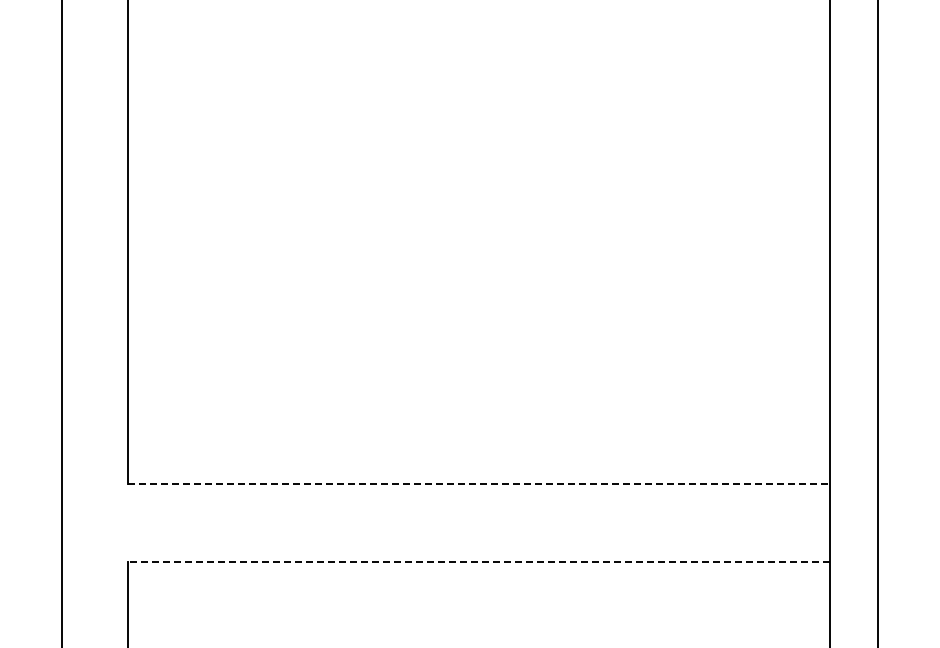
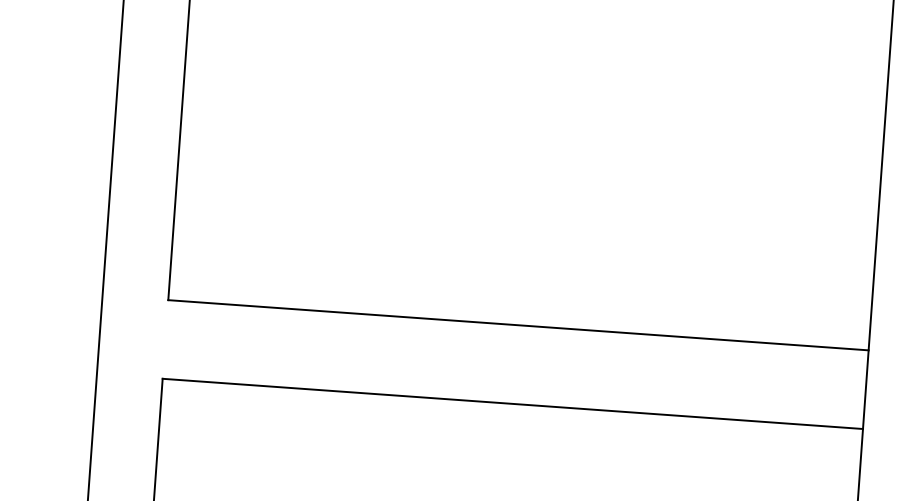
line: (479, 483) -> (518, 325), dashed -> solid
line: (478, 562) -> (512, 403), dashed -> solid

